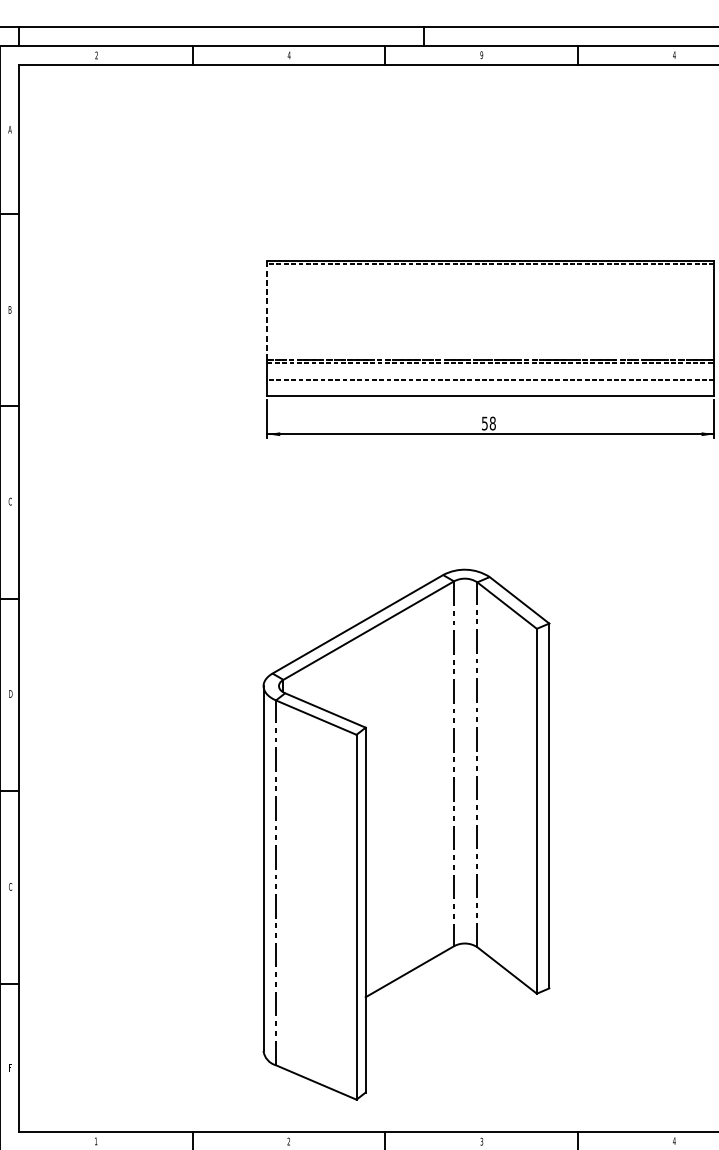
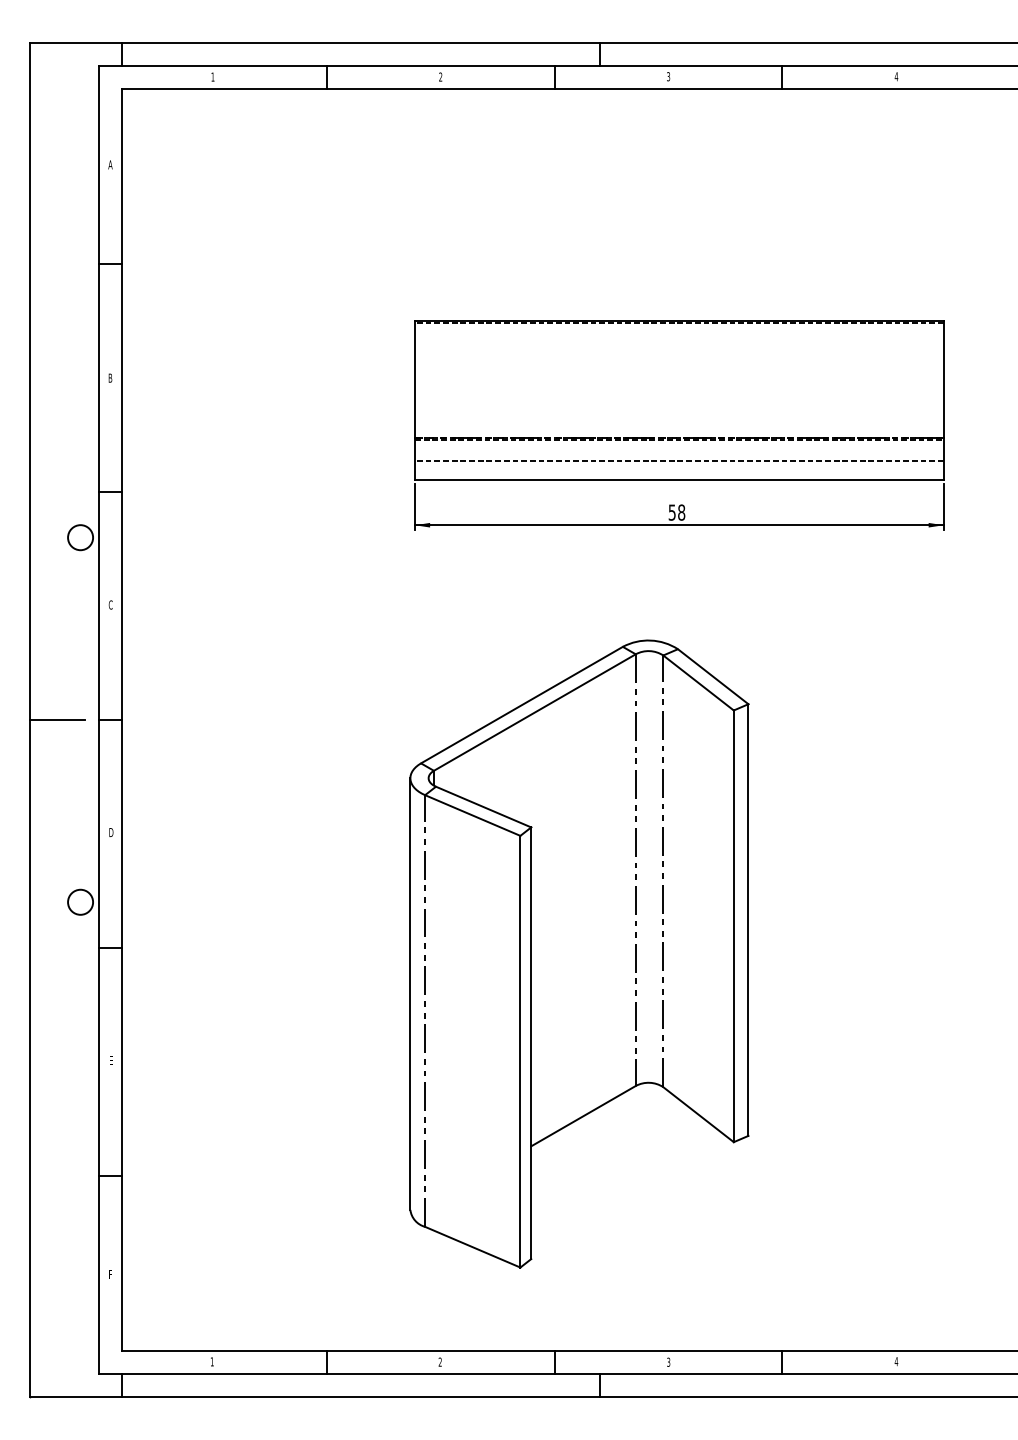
text: (96, 54) -> (212, 76), 2 -> 1
text: (289, 54) -> (440, 76), 4 -> 2
text: (481, 54) -> (668, 76), 9 -> 3
line: (267, 311) -> (415, 379), dashed -> solid
part: (406, 834) -> (579, 953), moved
text: (10, 886) -> (110, 1060), C -> E

